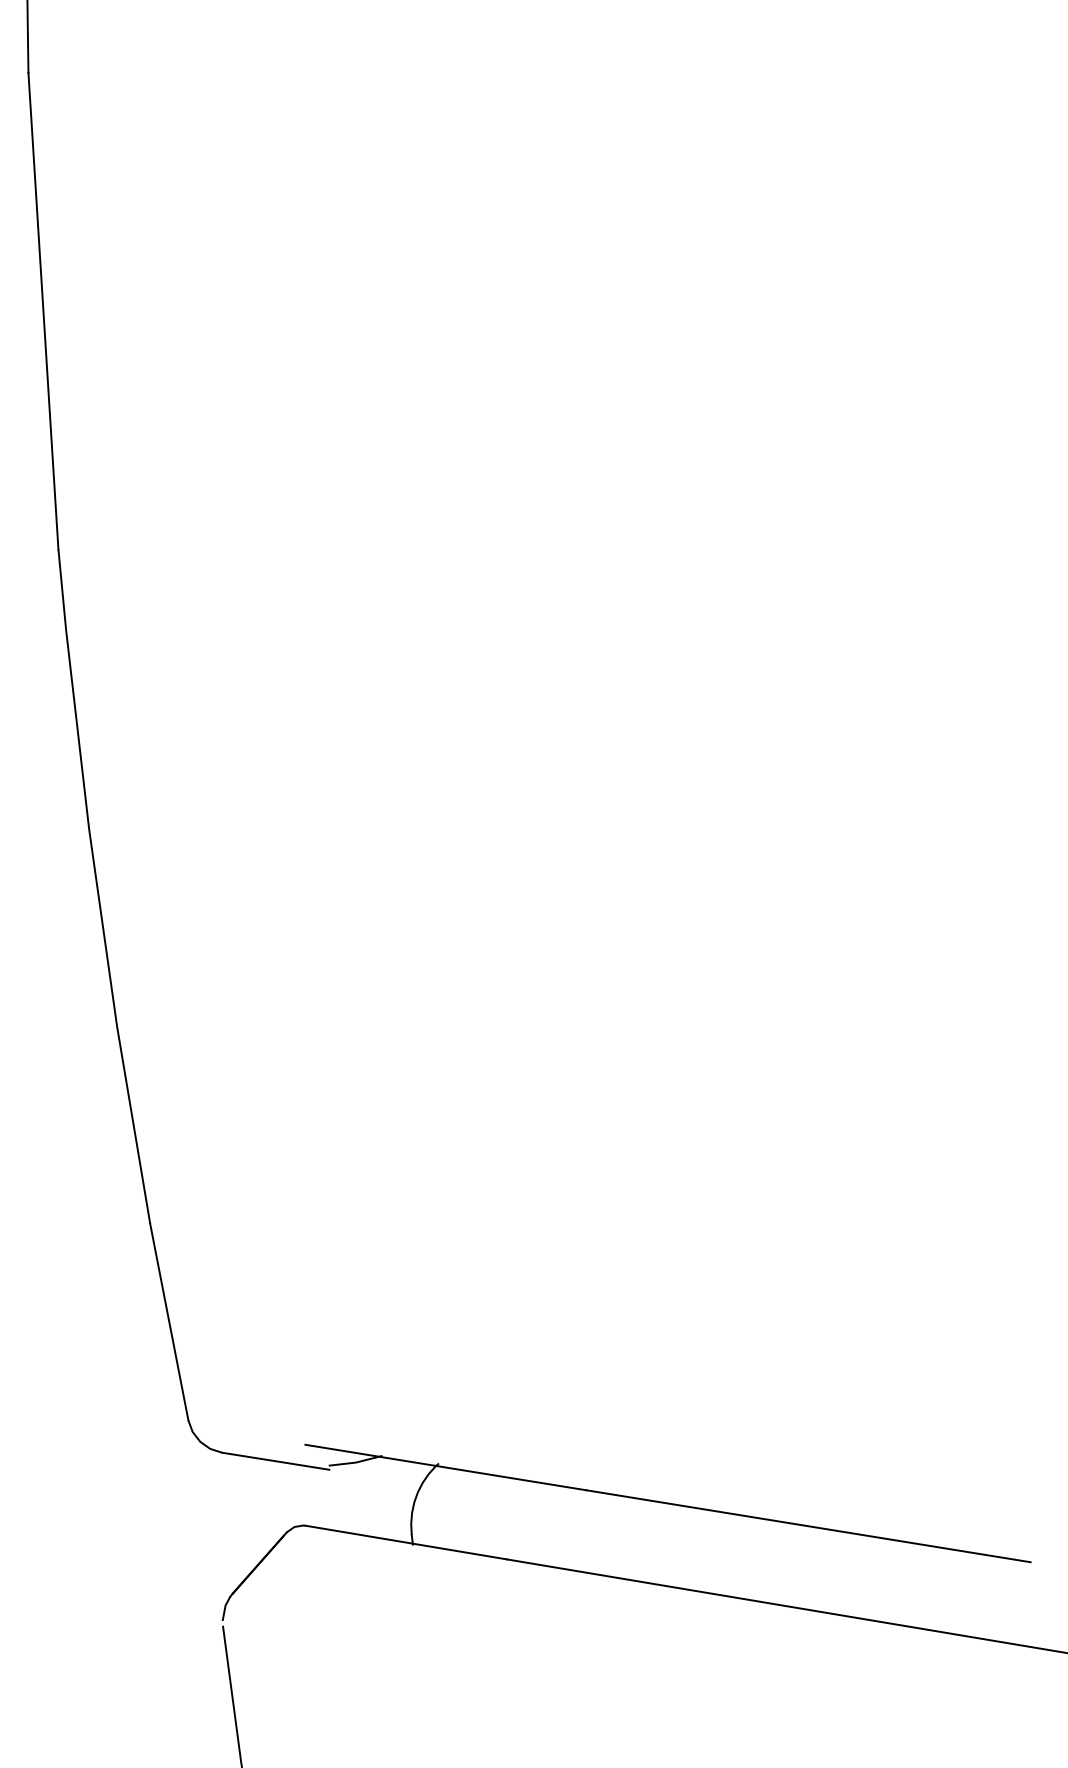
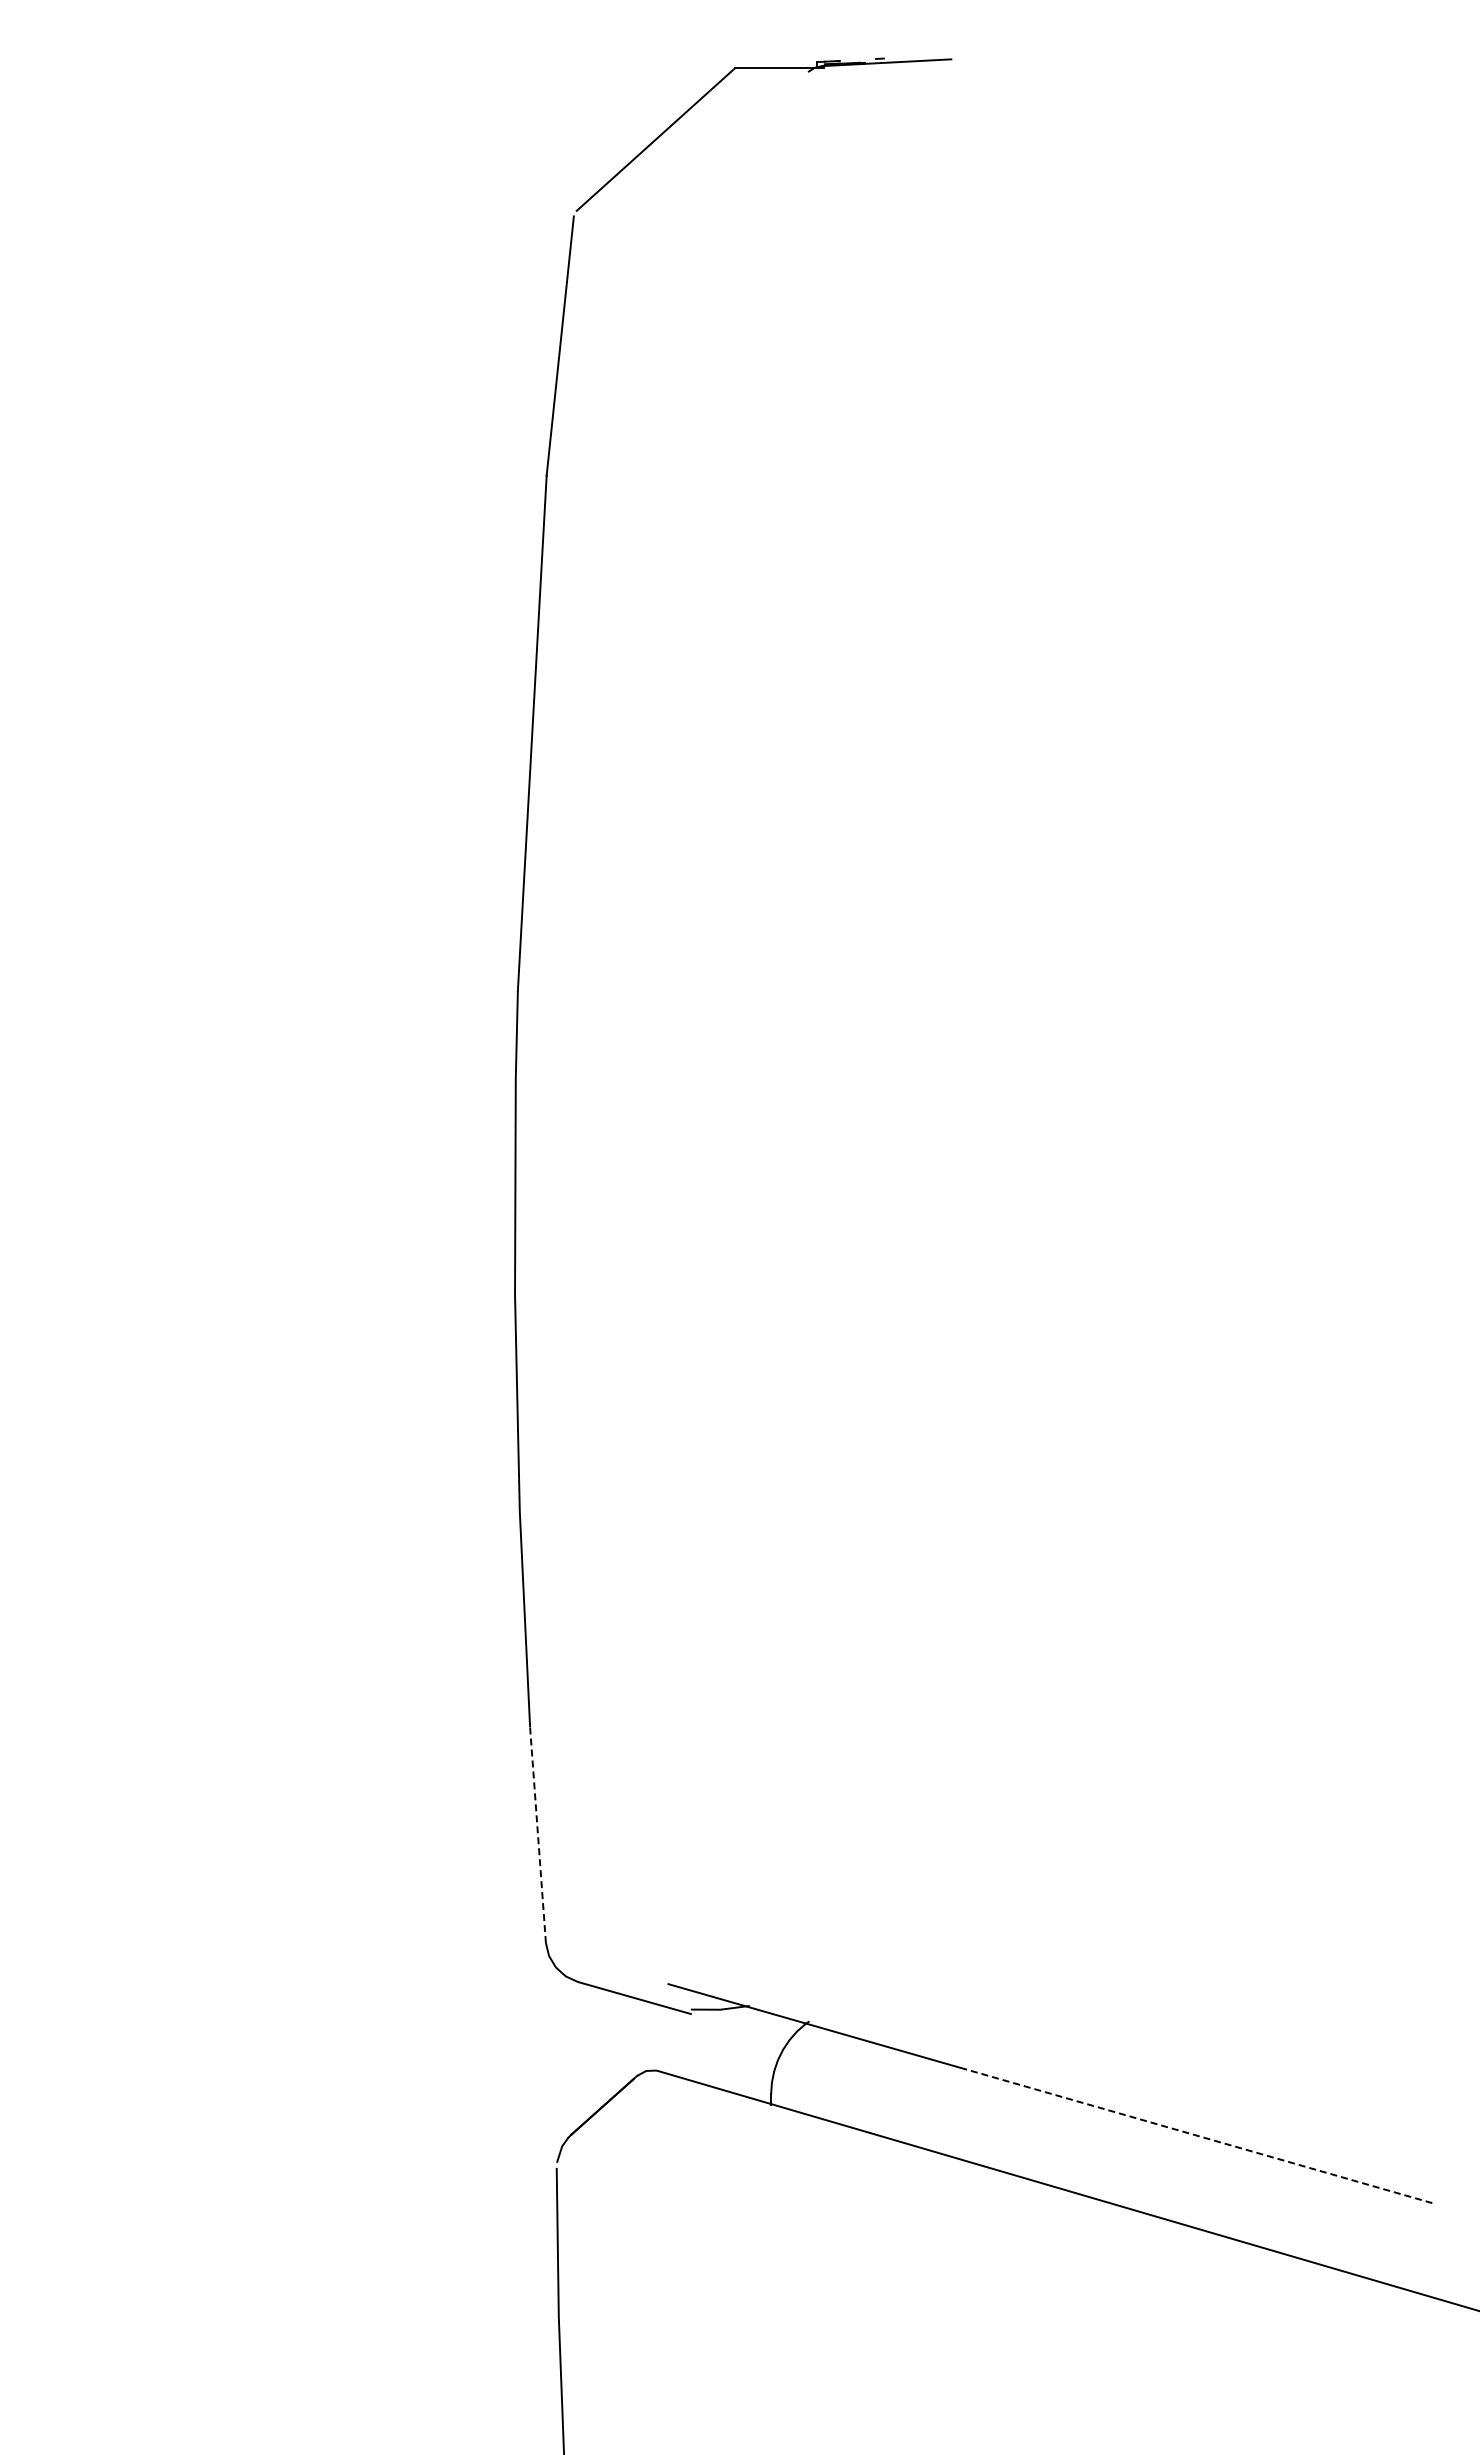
line: (168, 1321) -> (537, 1834), solid -> dashed
line: (807, 1525) -> (1197, 2135), solid -> dashed

